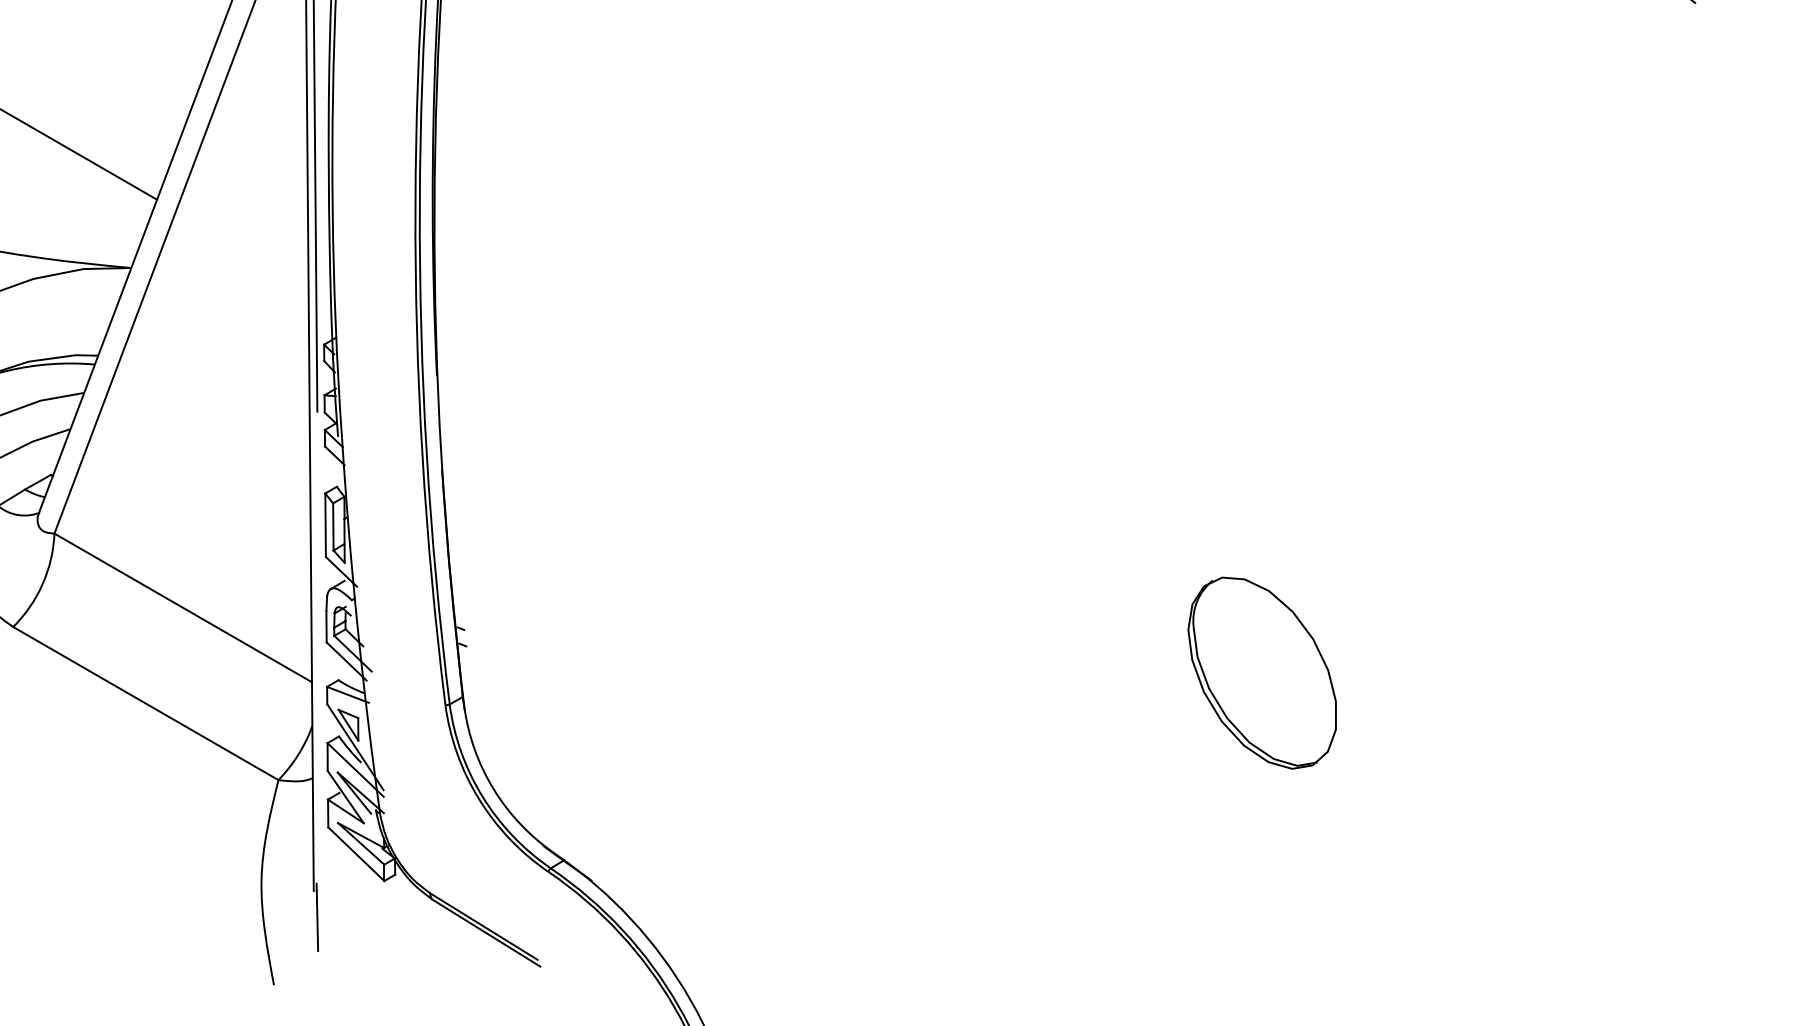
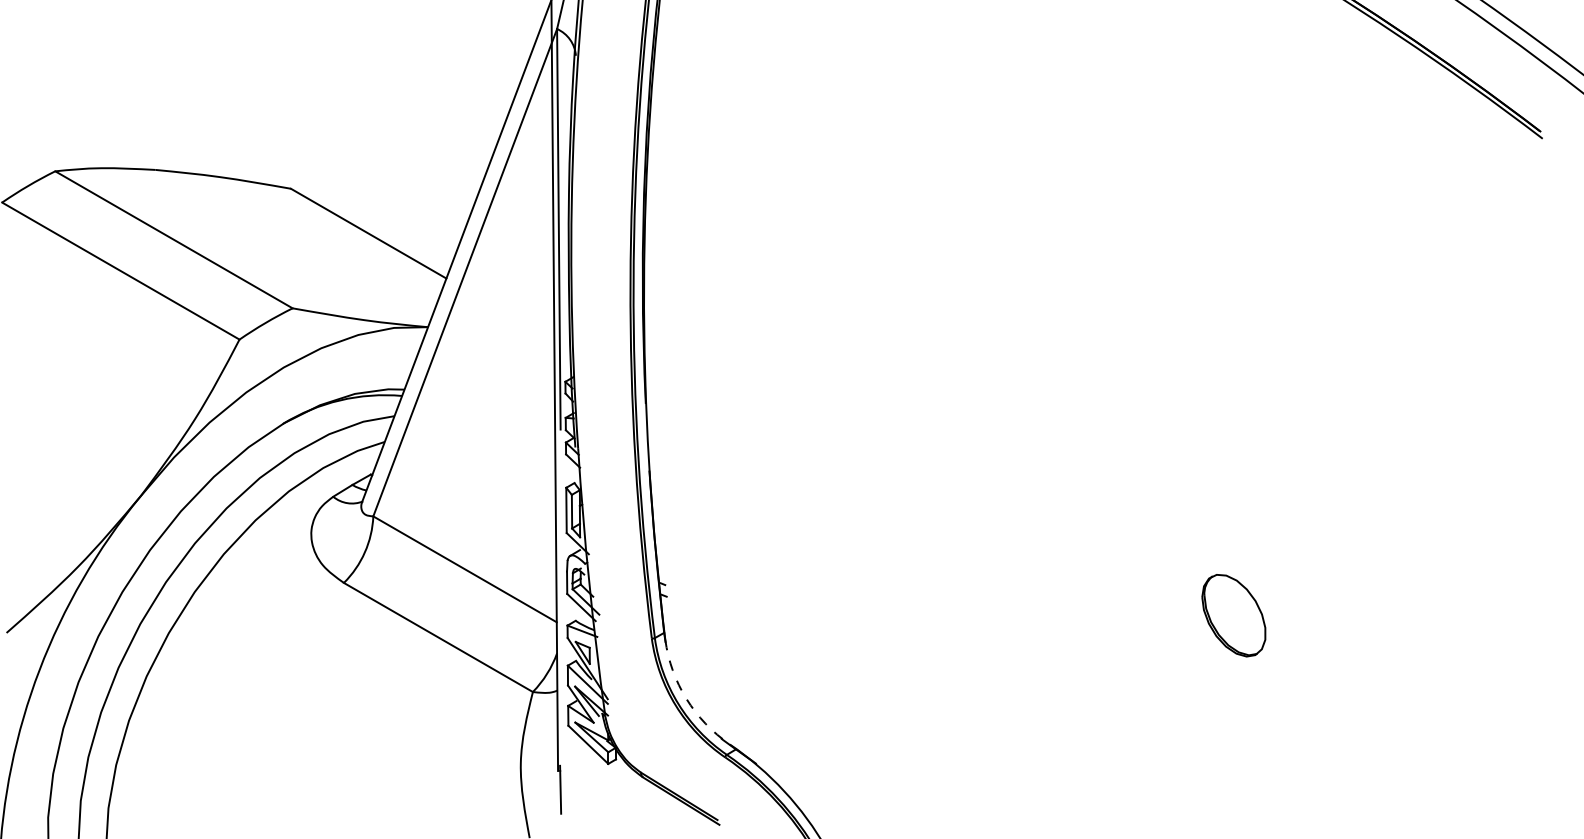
part: (1261, 672) -> (1233, 615), size x0.6
arc: (494, 789) -> (686, 698), solid -> dashed

